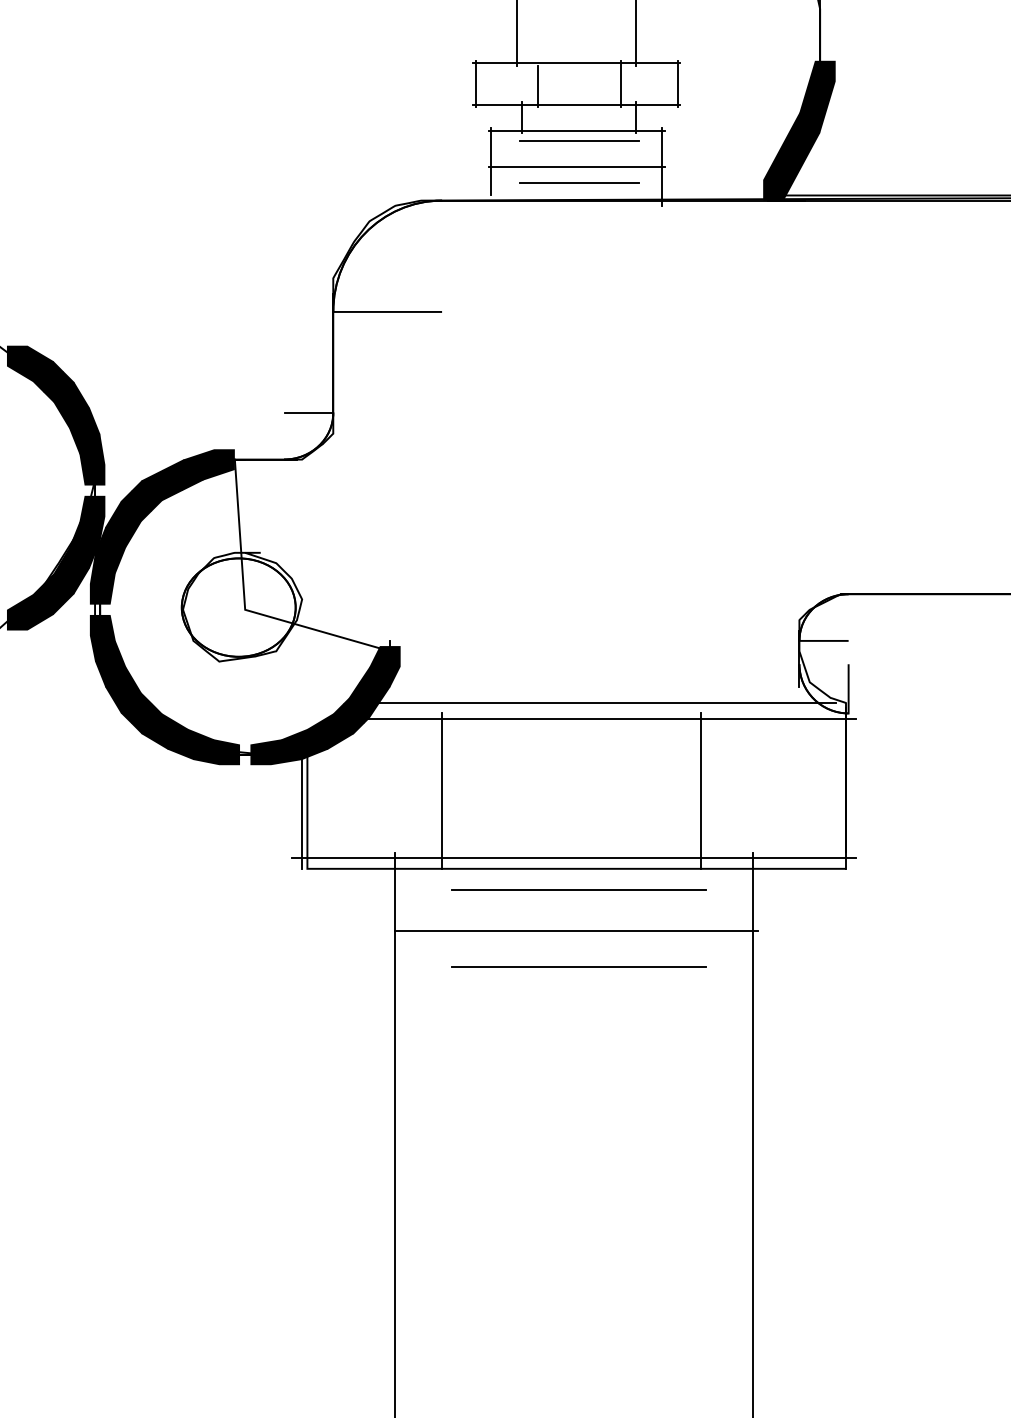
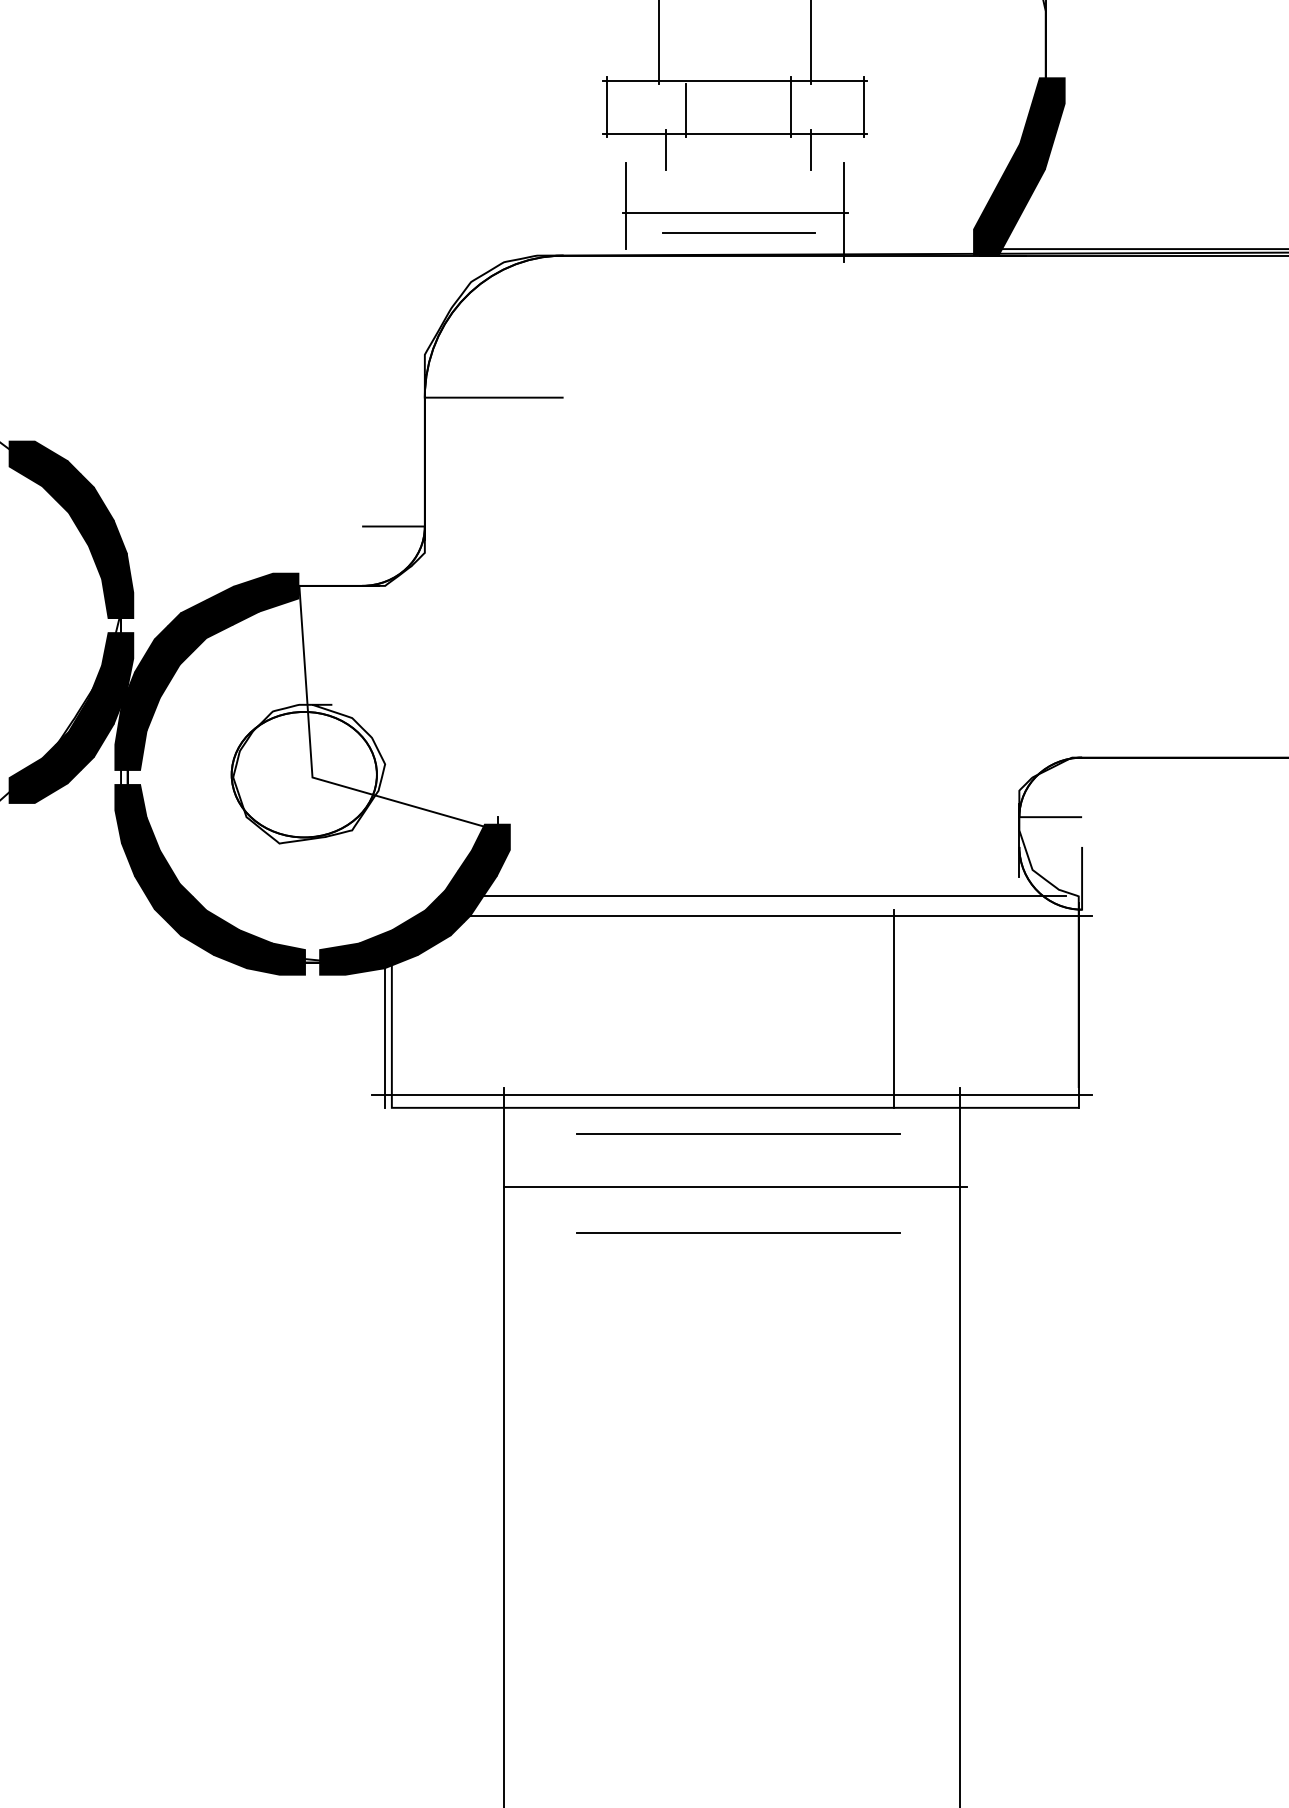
line: (576, 130) -> (735, 166), removed
line: (579, 140) -> (738, 179), removed
line: (441, 790) -> (563, 1008), removed

